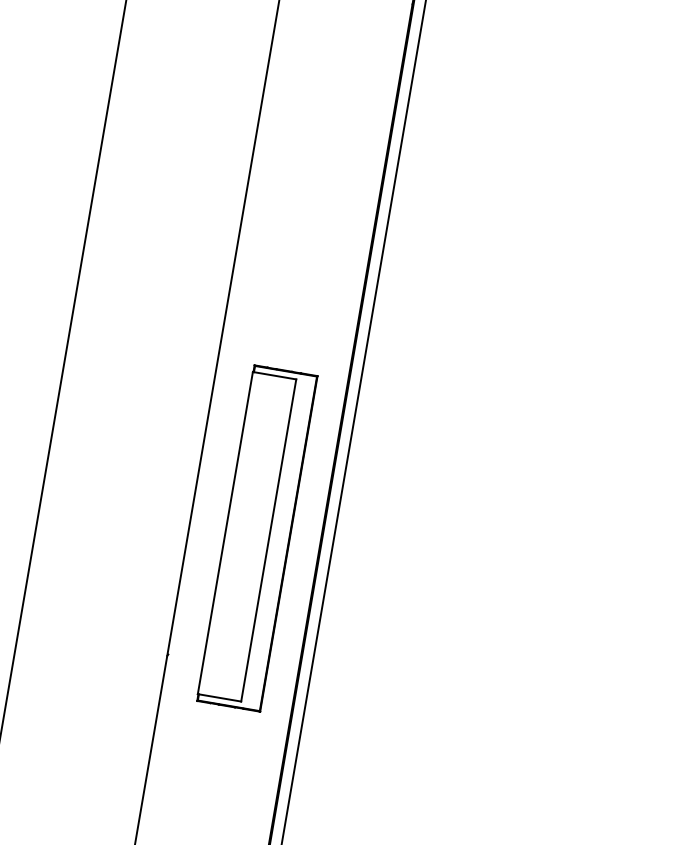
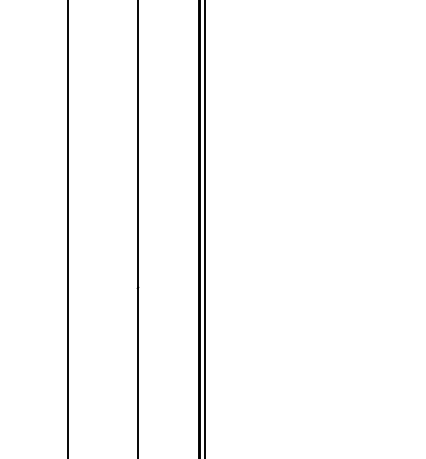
part: (256, 538) -> (169, 227), removed

